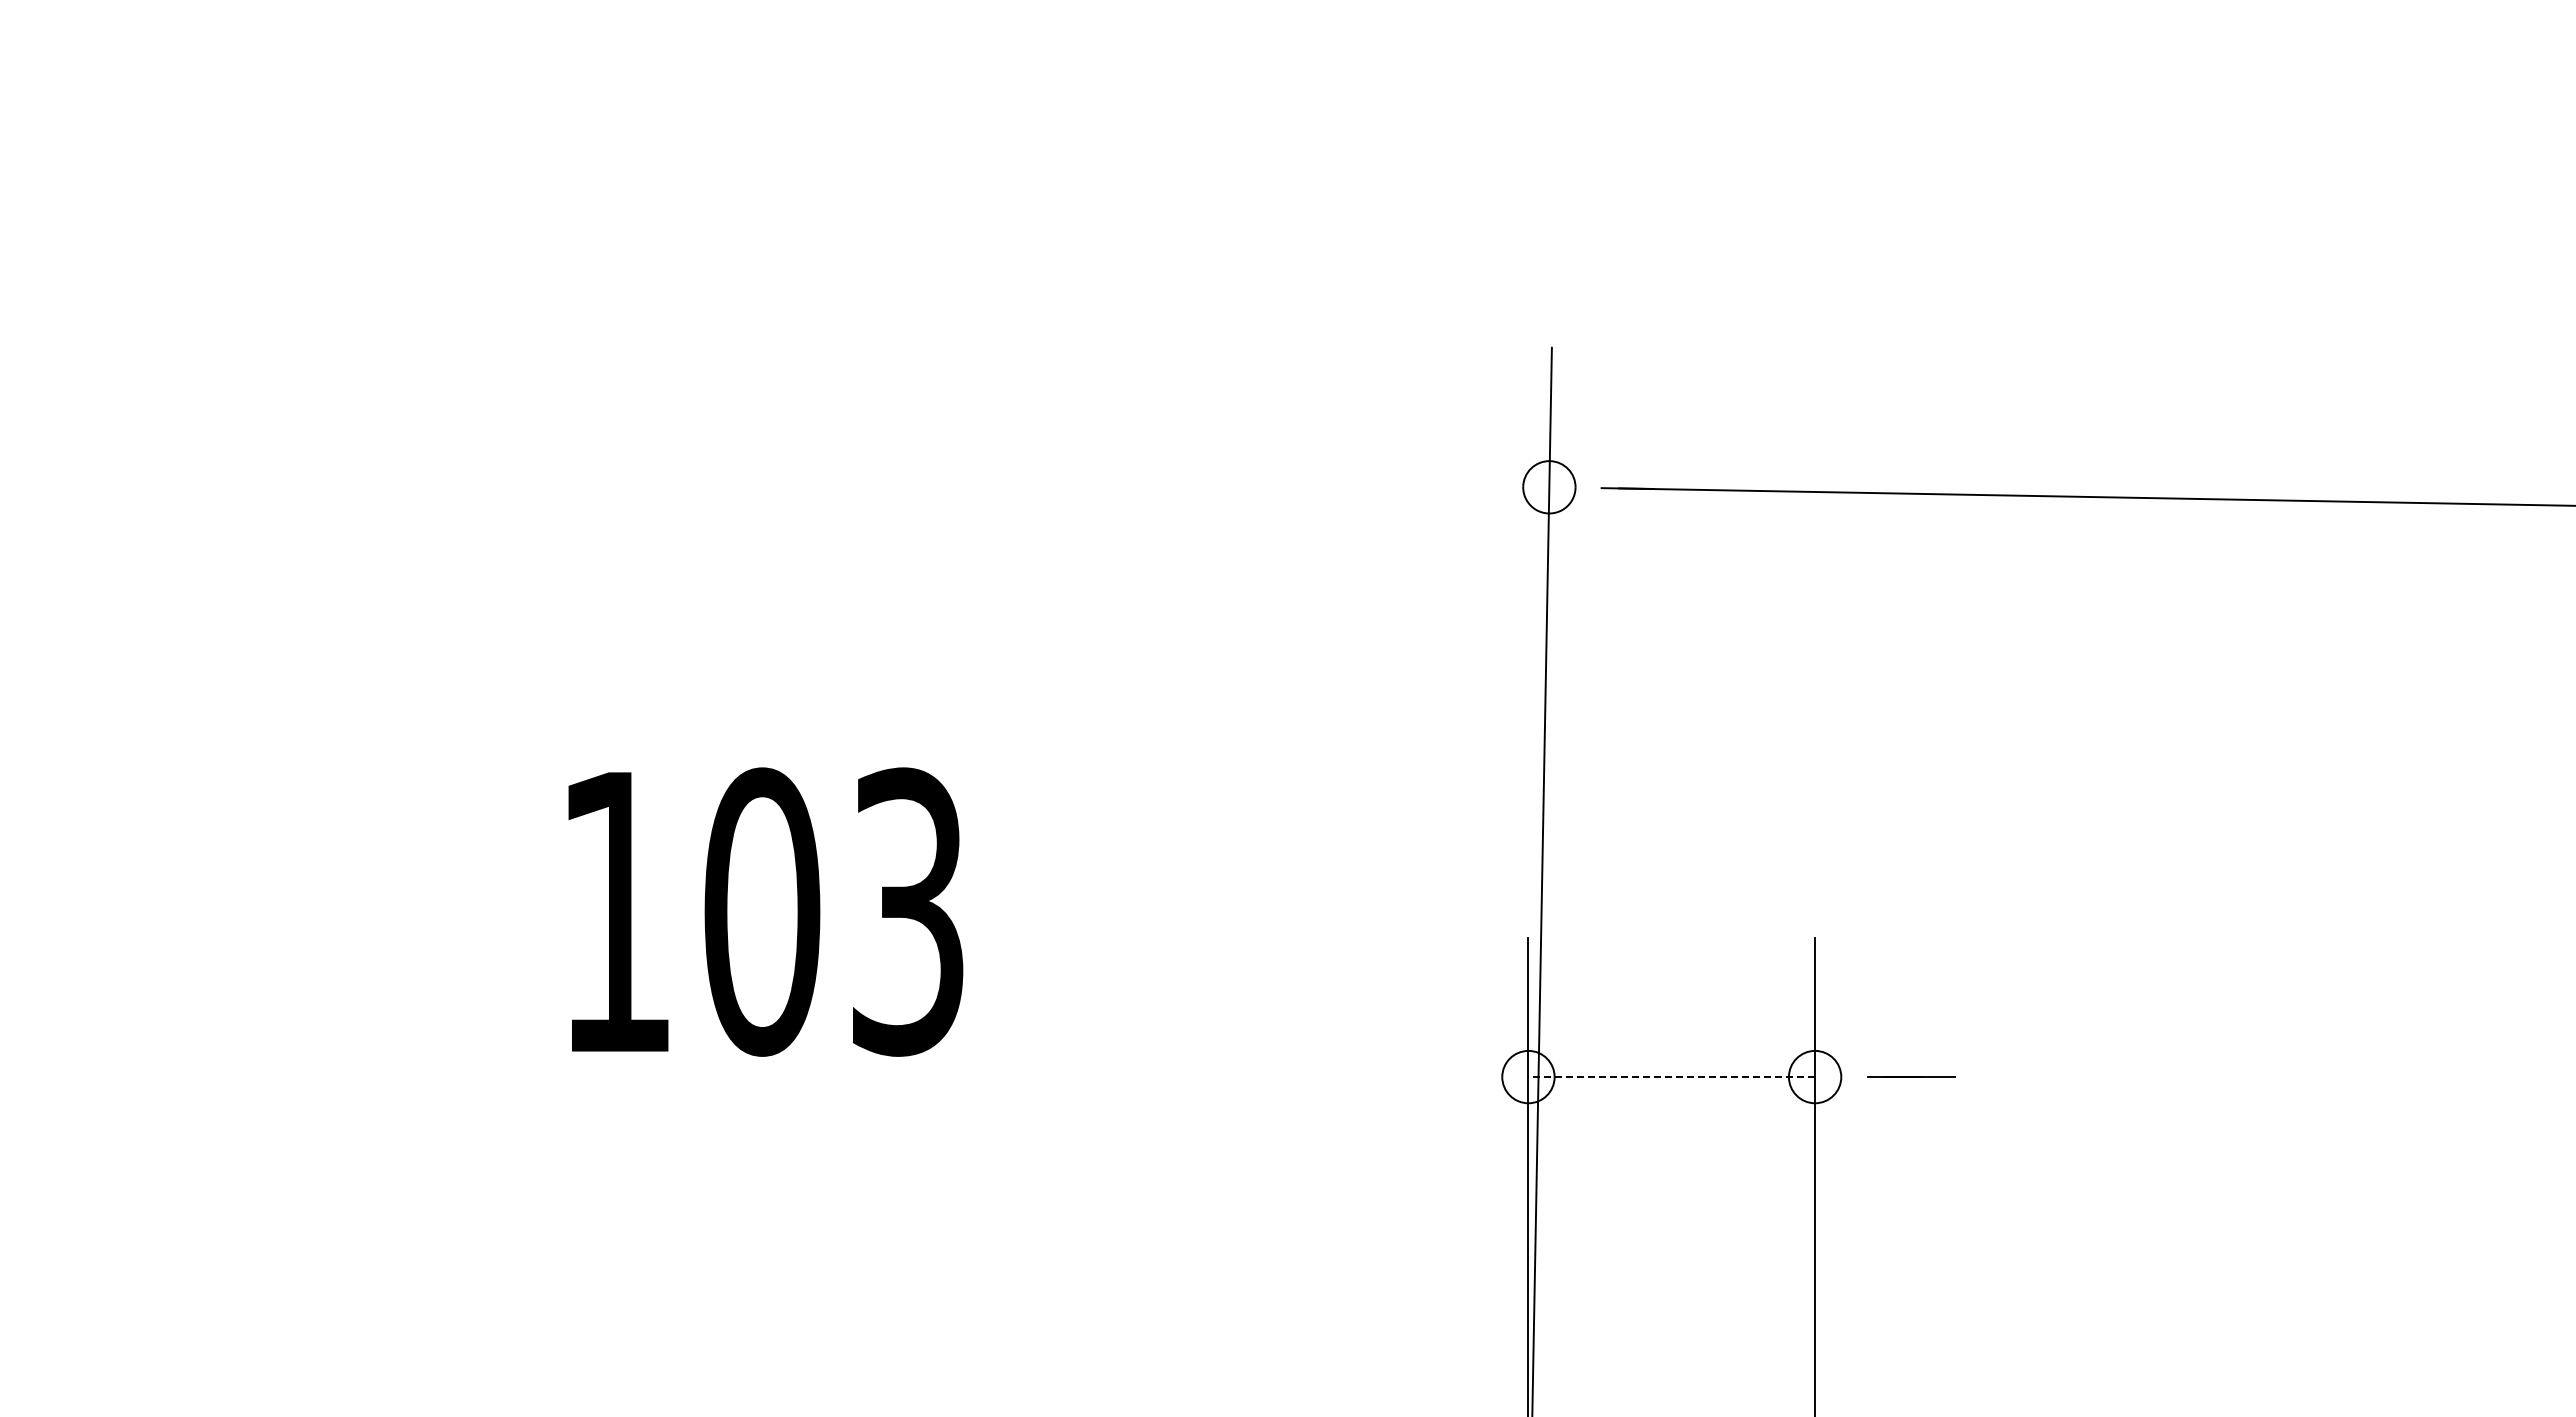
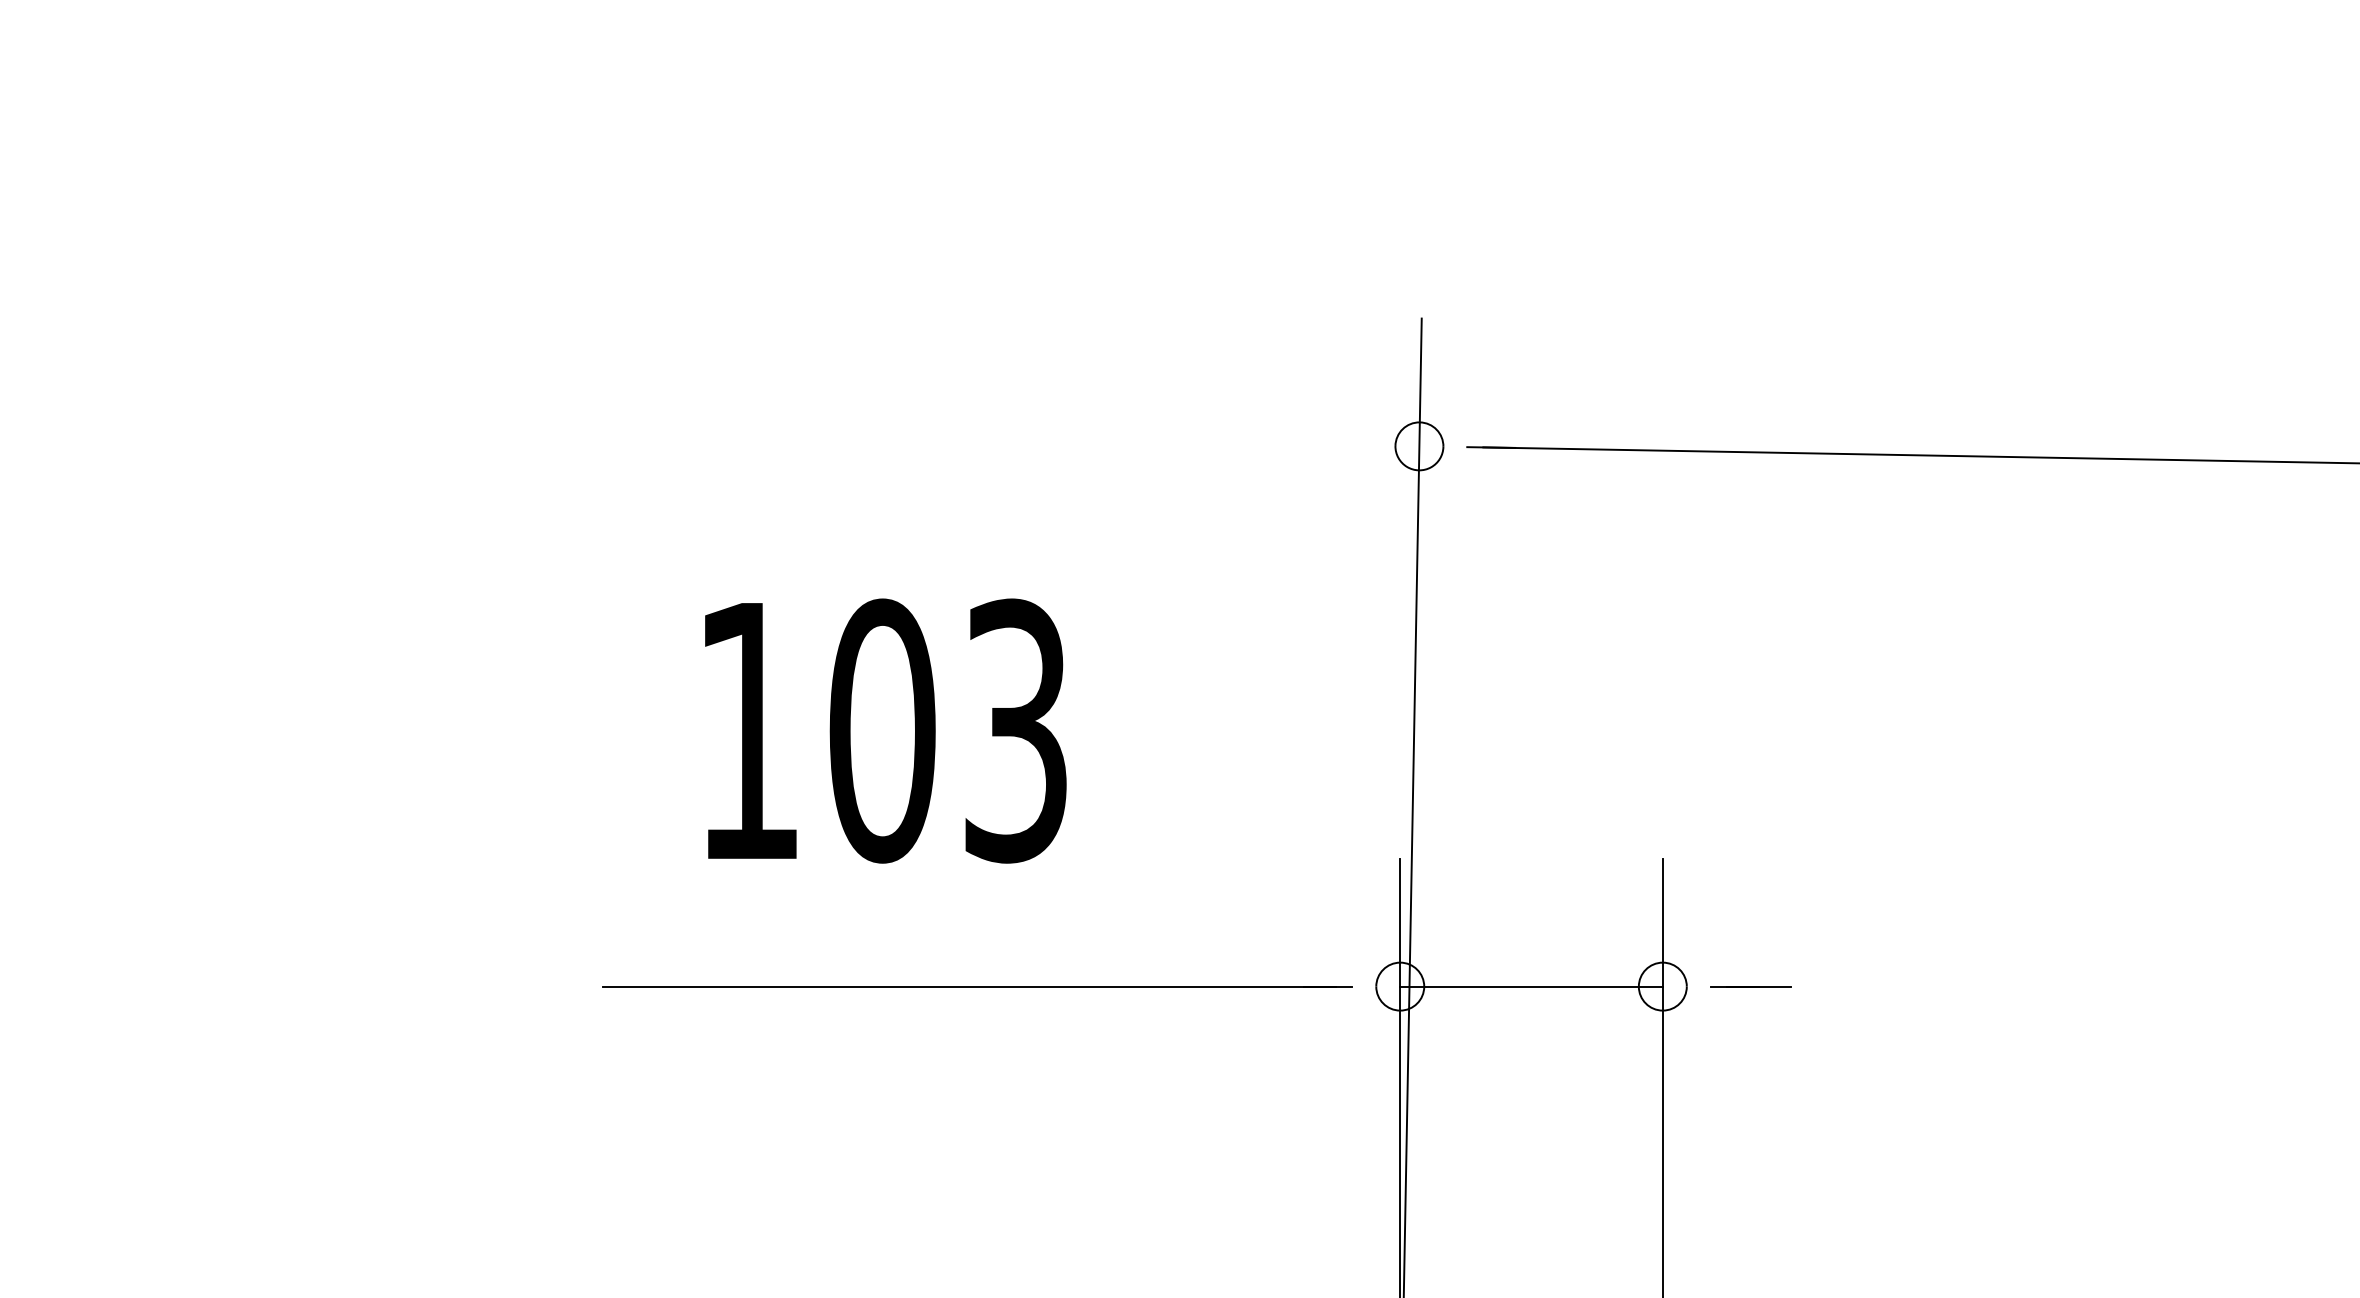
text: (765, 911) -> (885, 730), moved
line: (1066, 1076) -> (977, 986), added
line: (1671, 1077) -> (1531, 987), dashed -> solid

